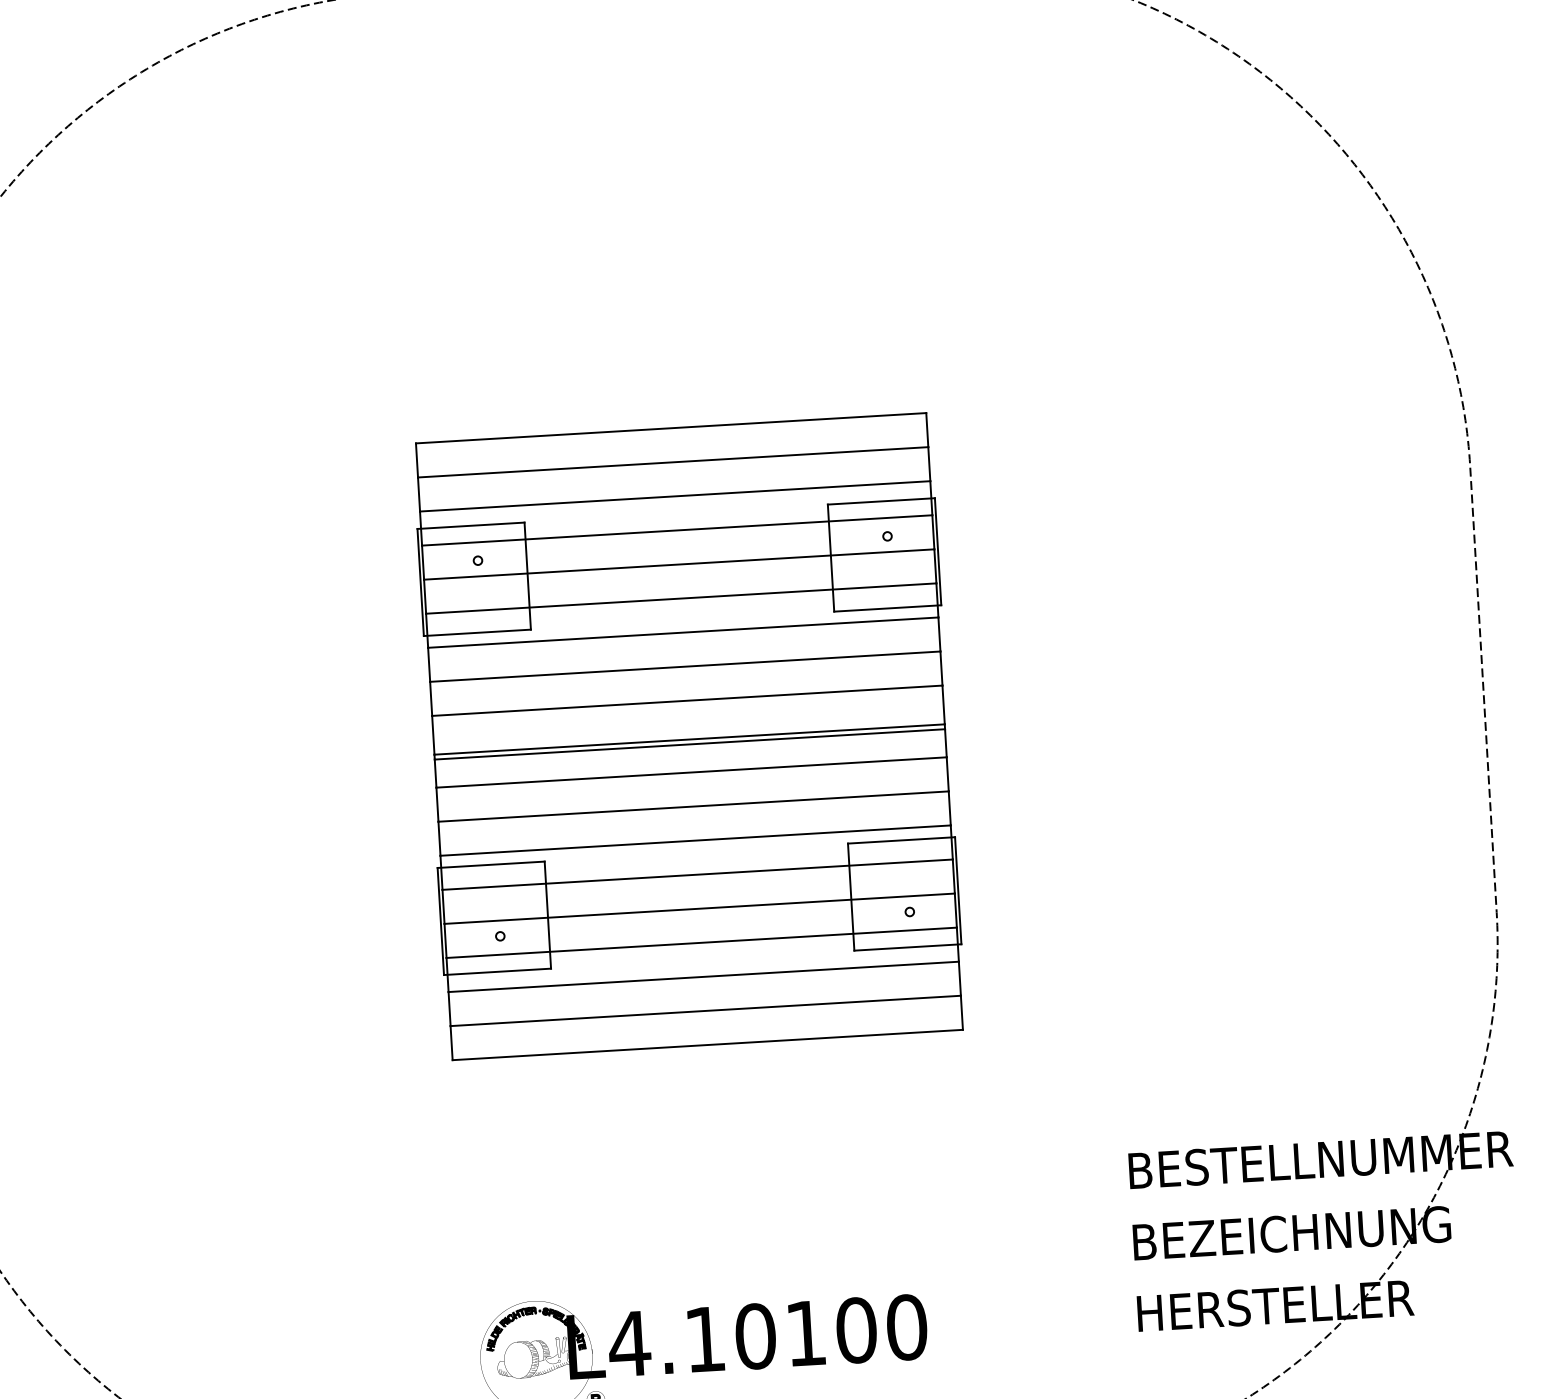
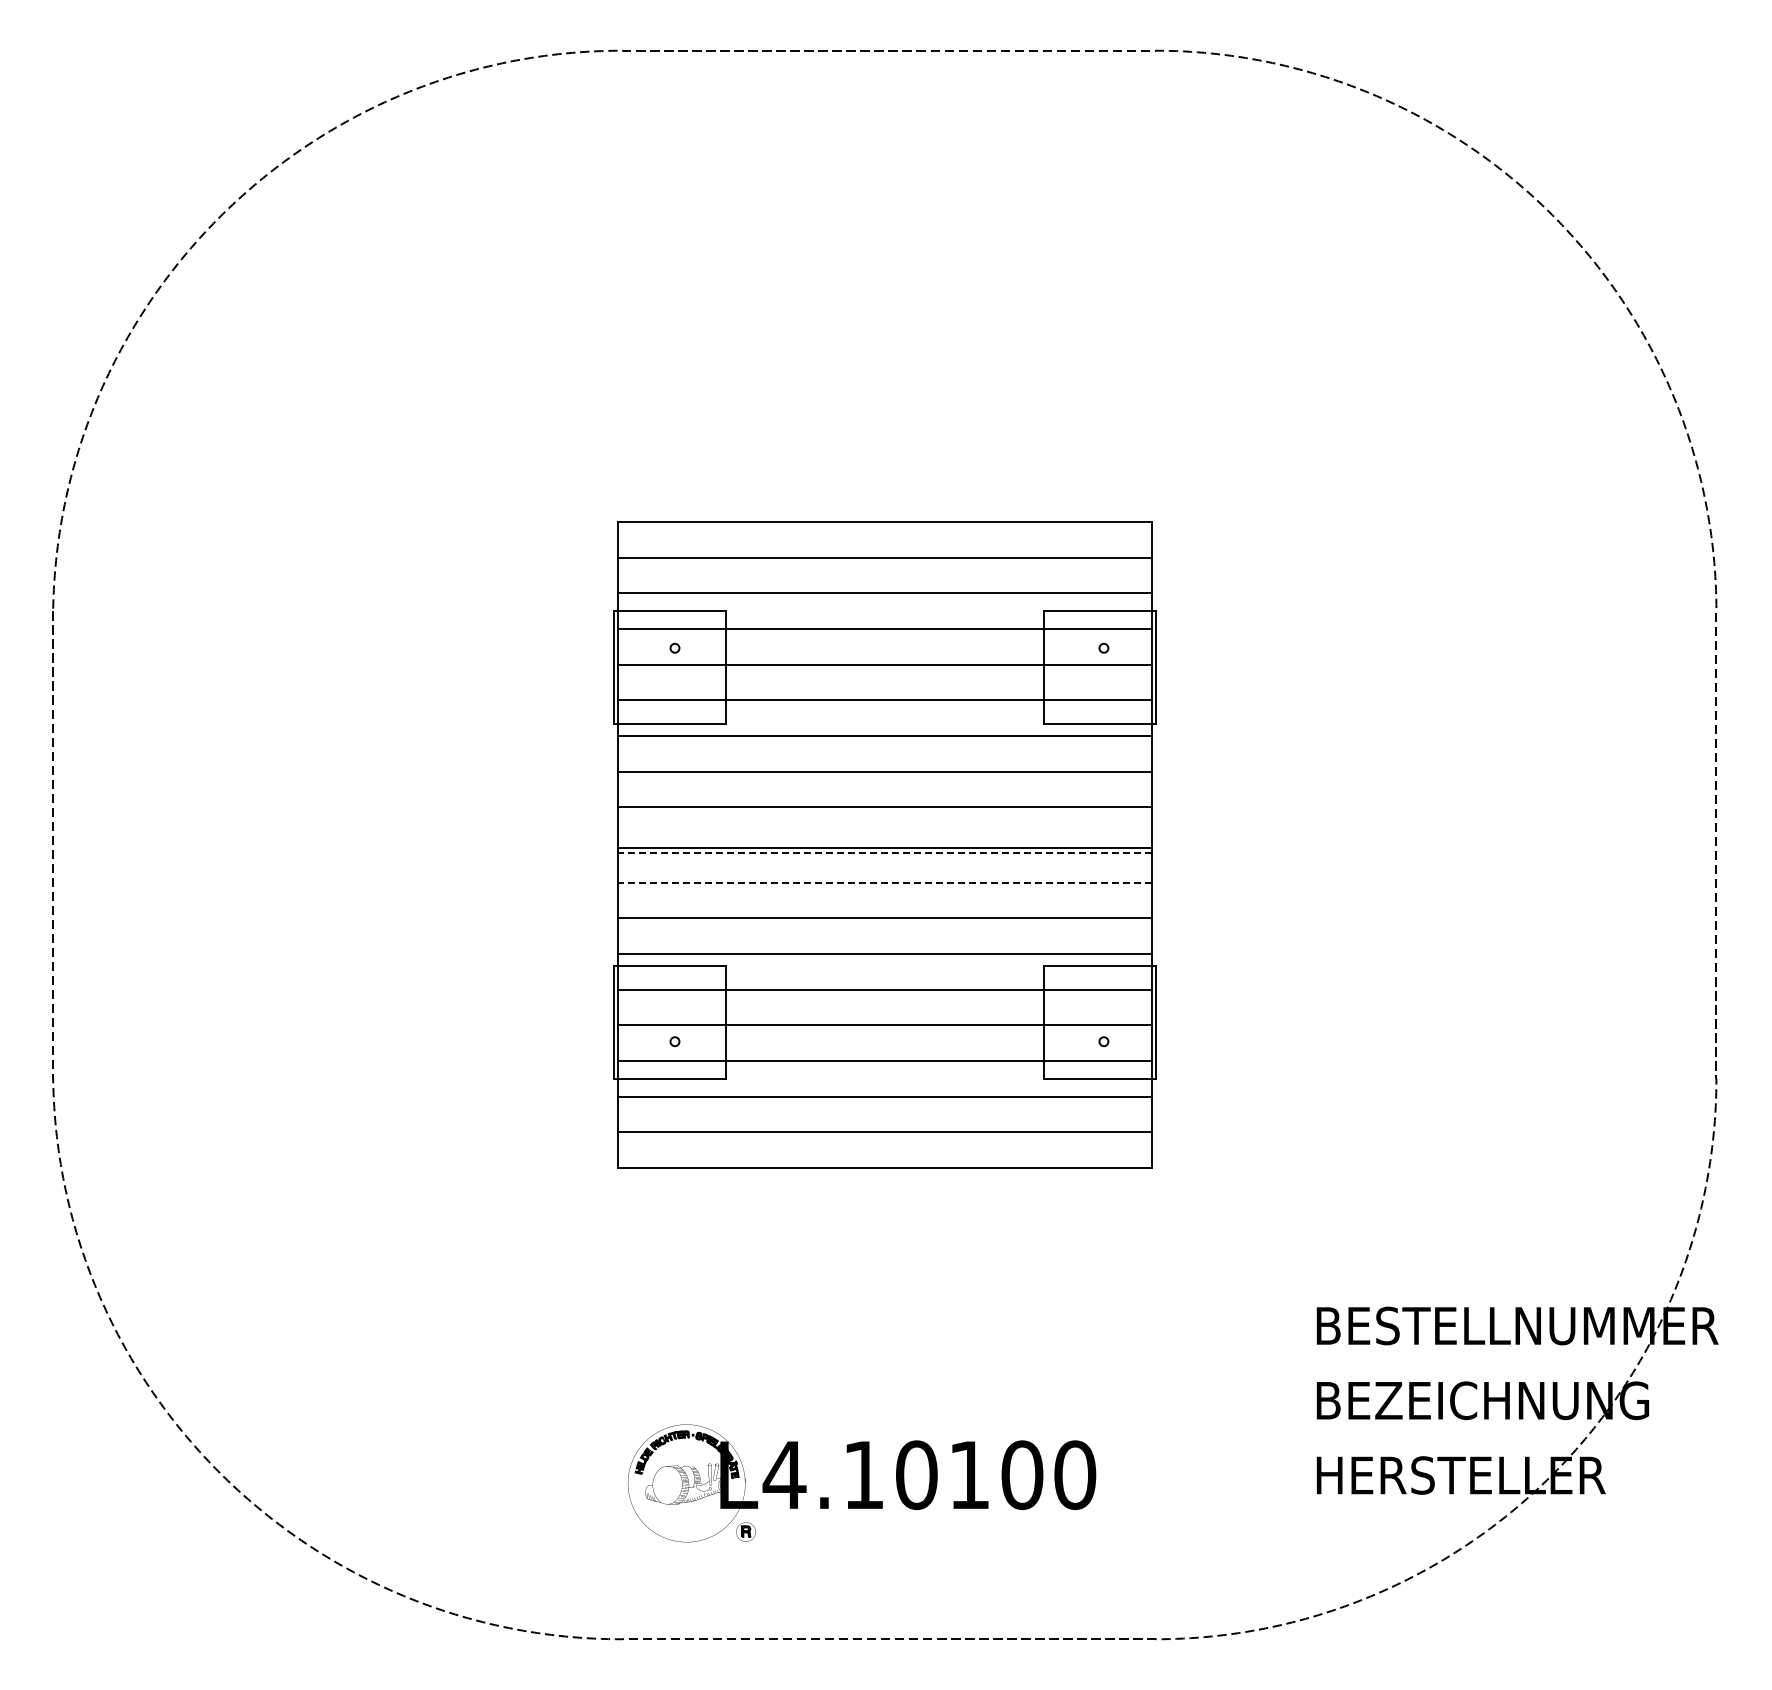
line: (689, 744) -> (884, 853), solid -> dashed
line: (691, 772) -> (884, 882), solid -> dashed

